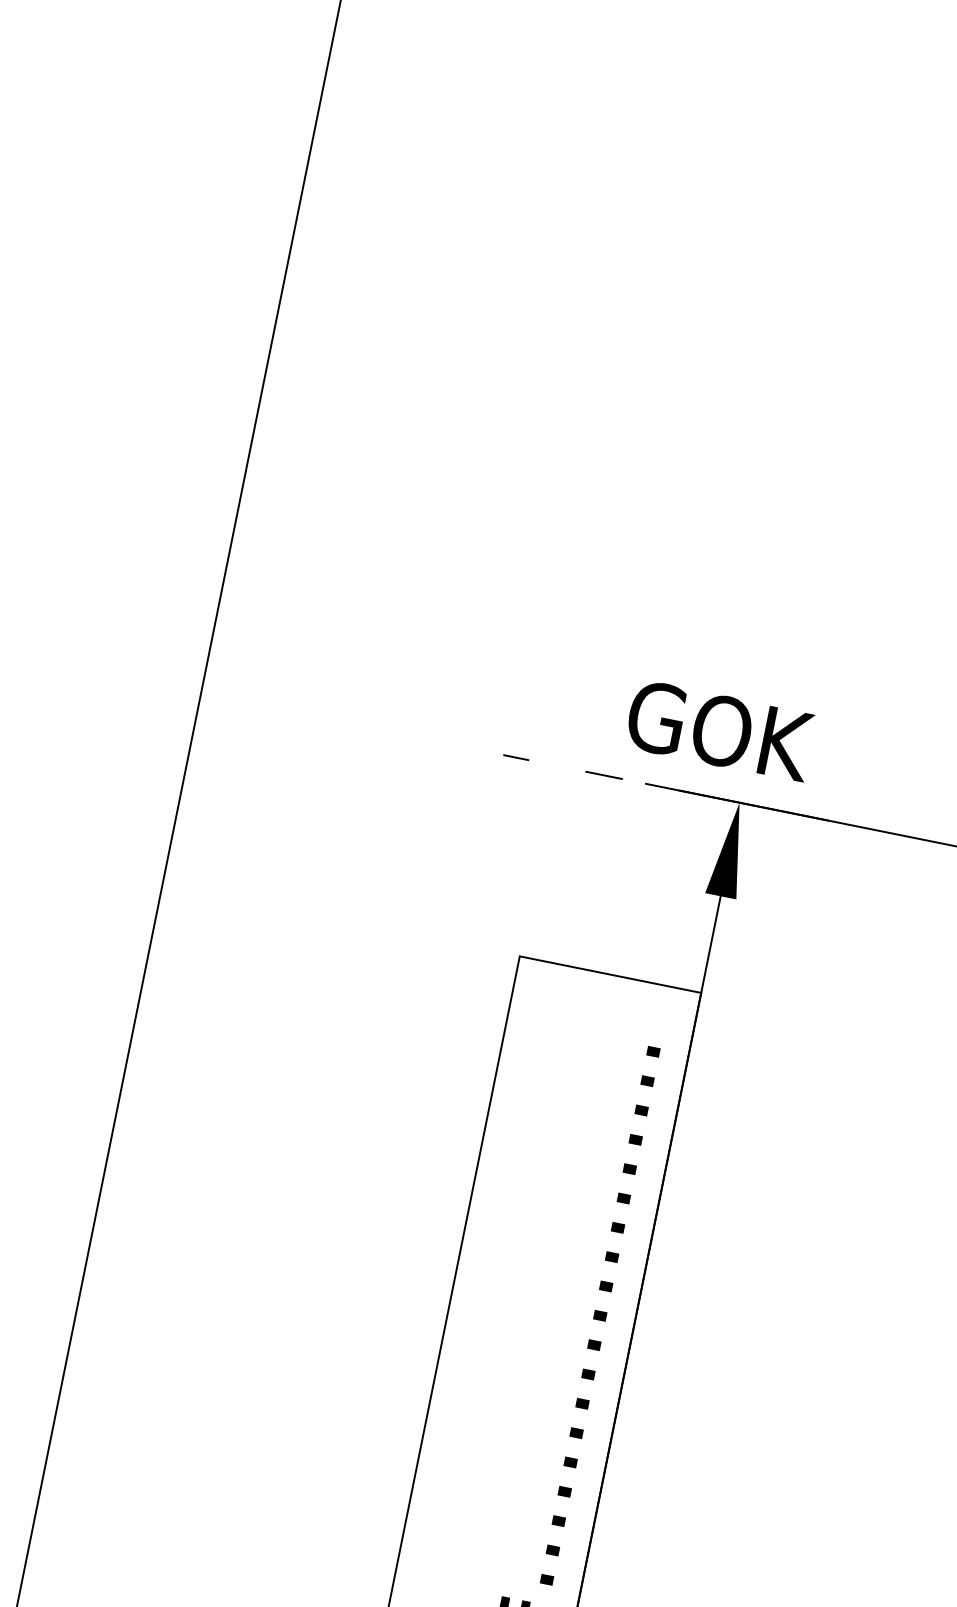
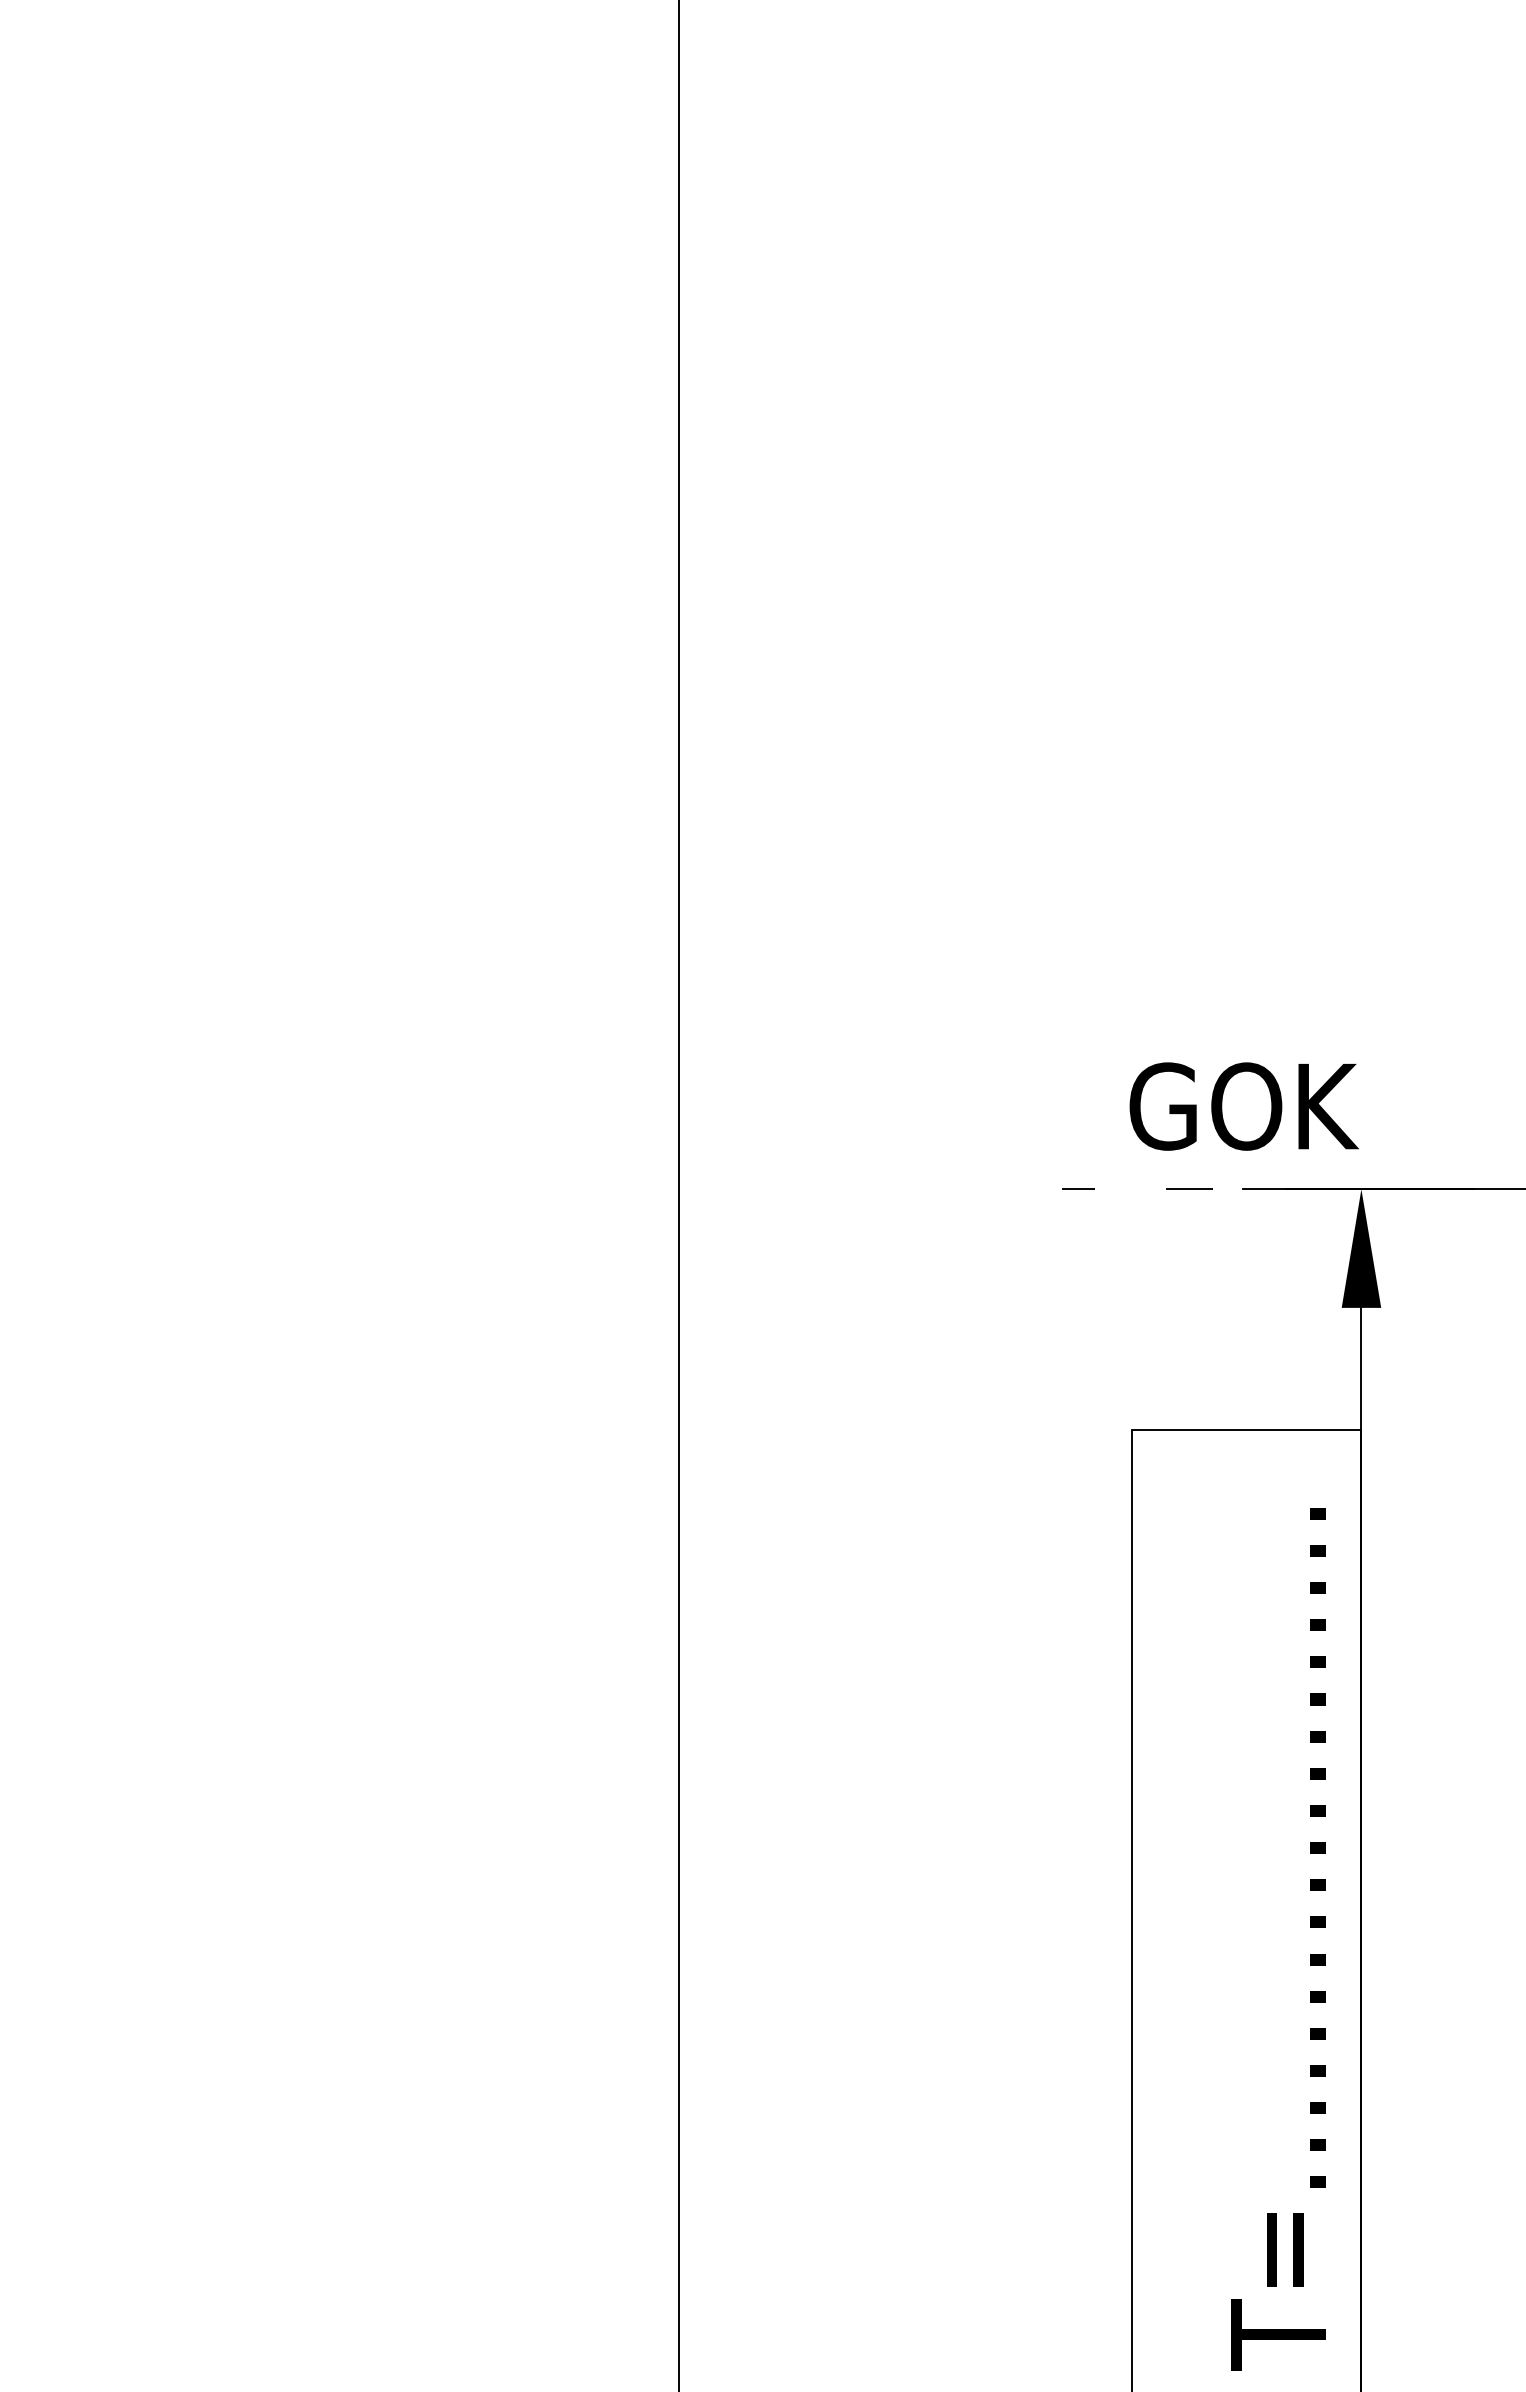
text: (719, 730) -> (1243, 1106), moved

